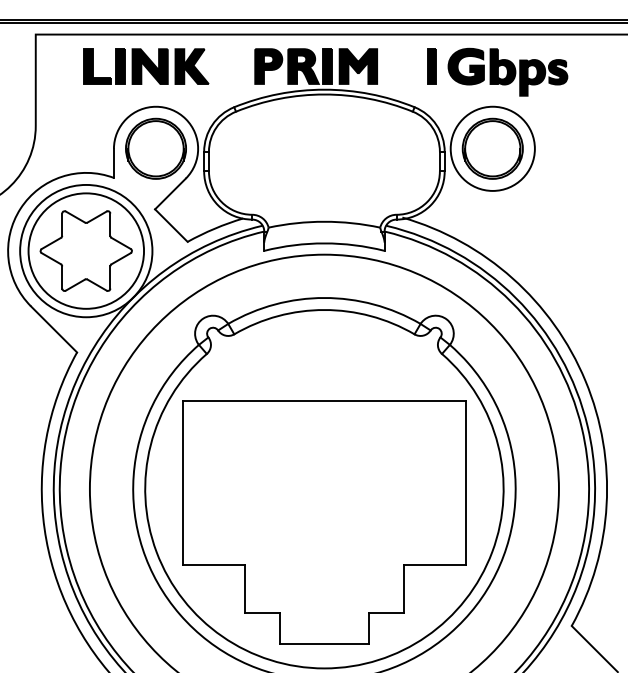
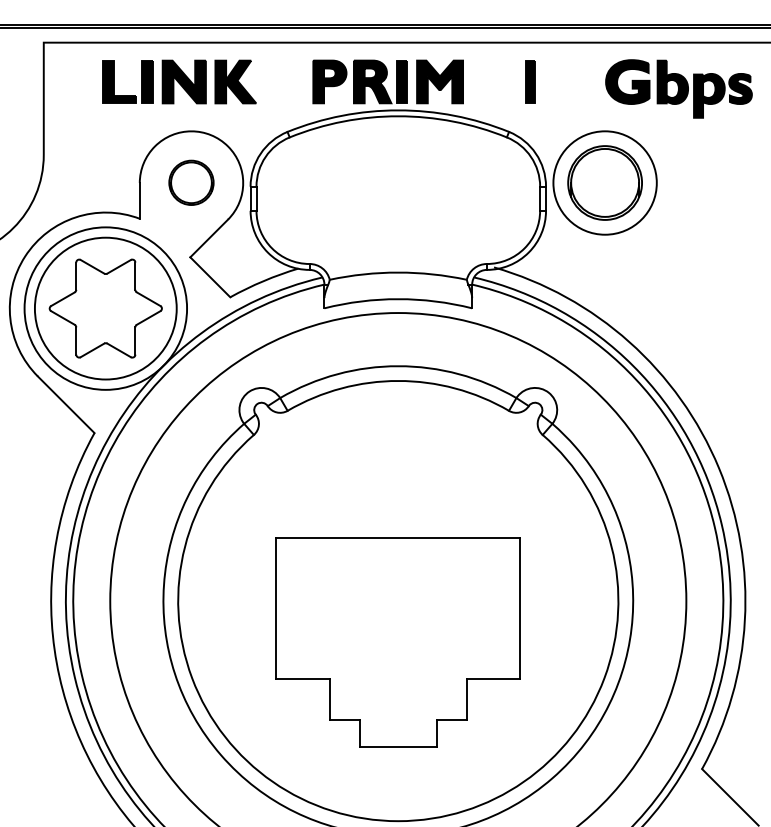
part: (507, 71) -> (678, 88), moved
part: (155, 148) -> (190, 182), size x0.6
part: (324, 522) -> (398, 641), size x0.7

